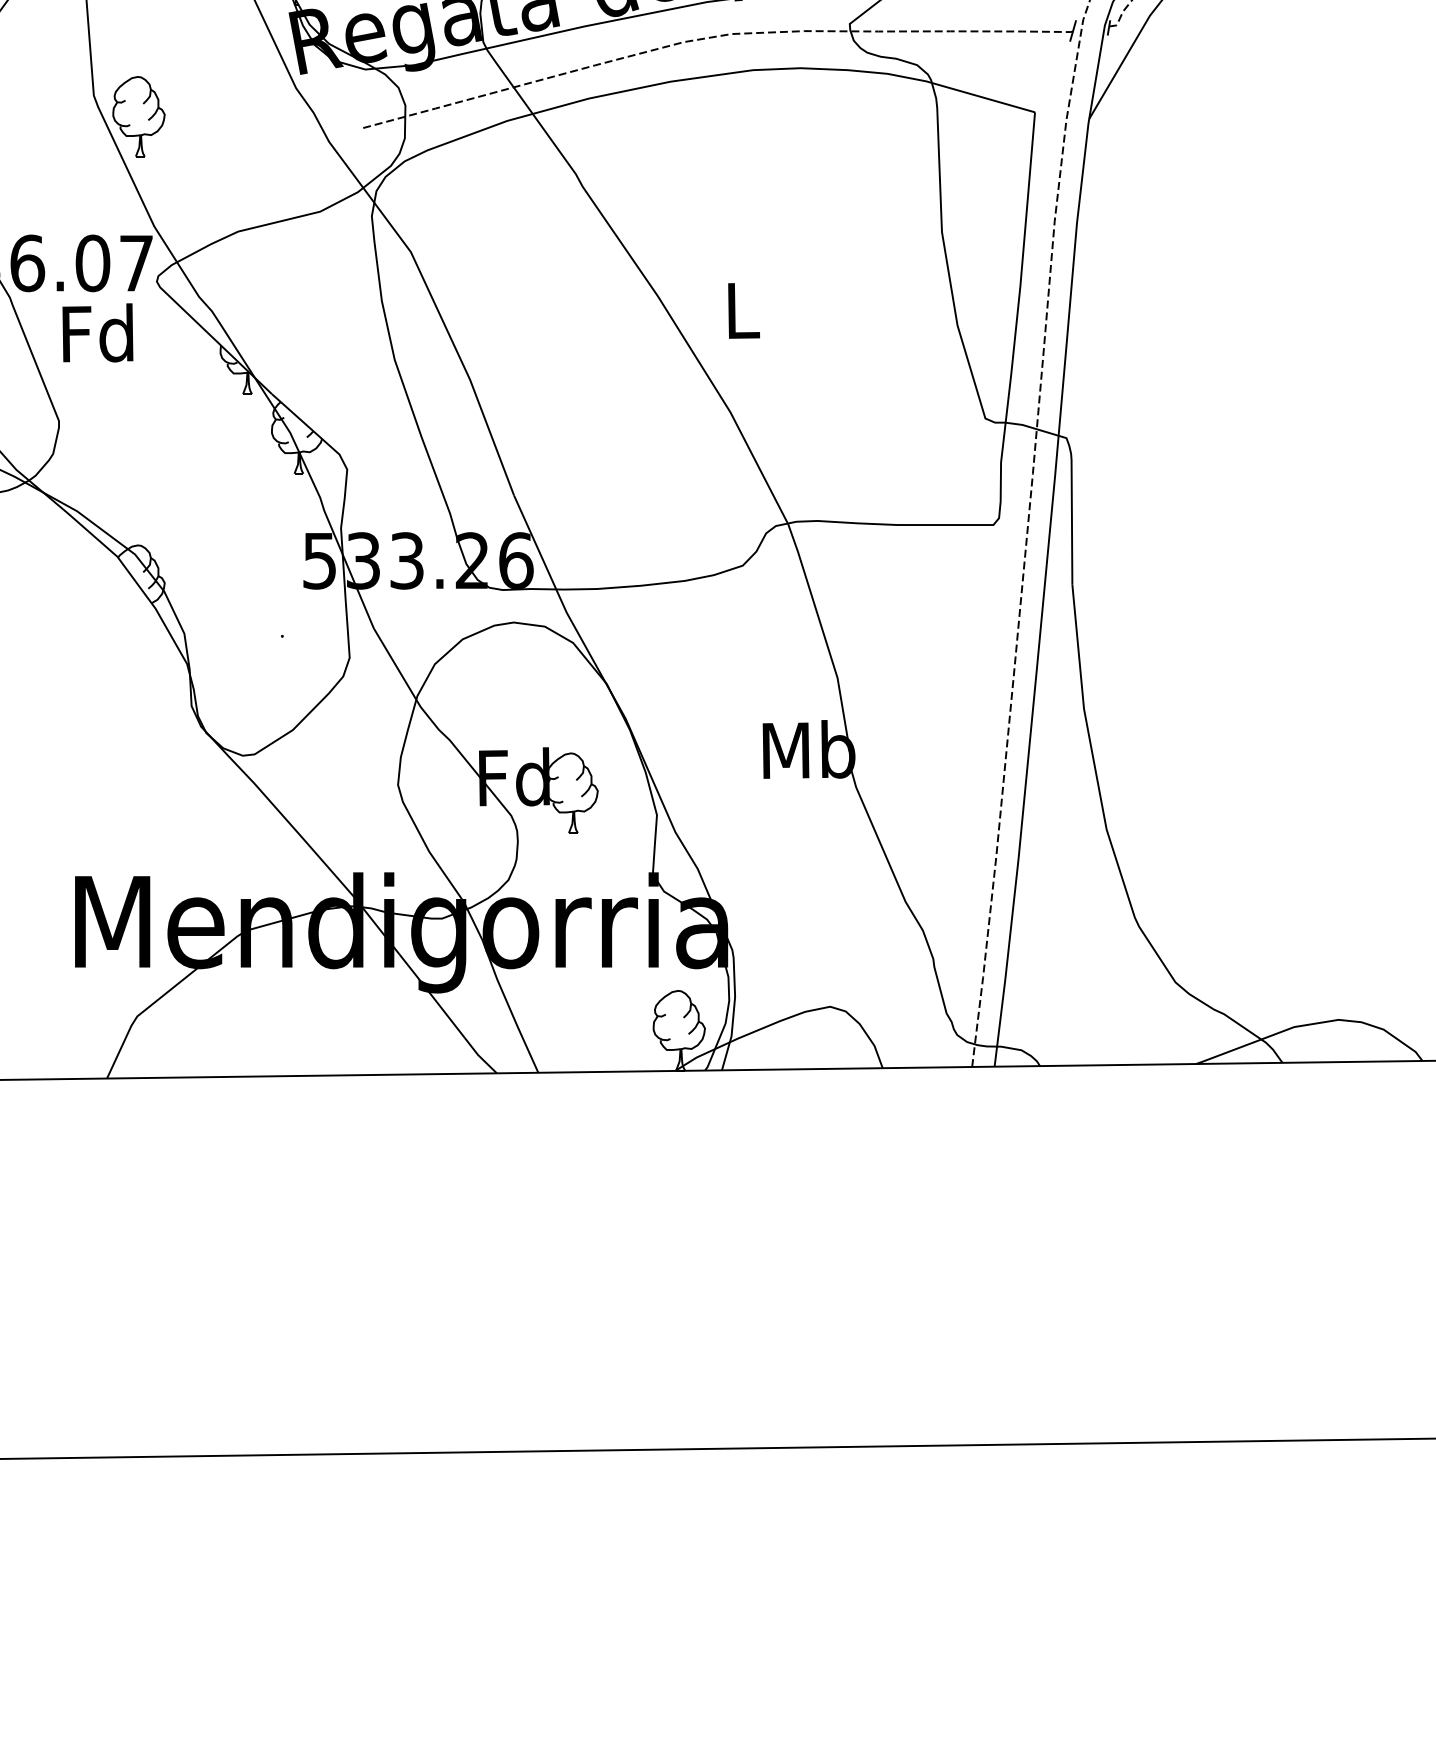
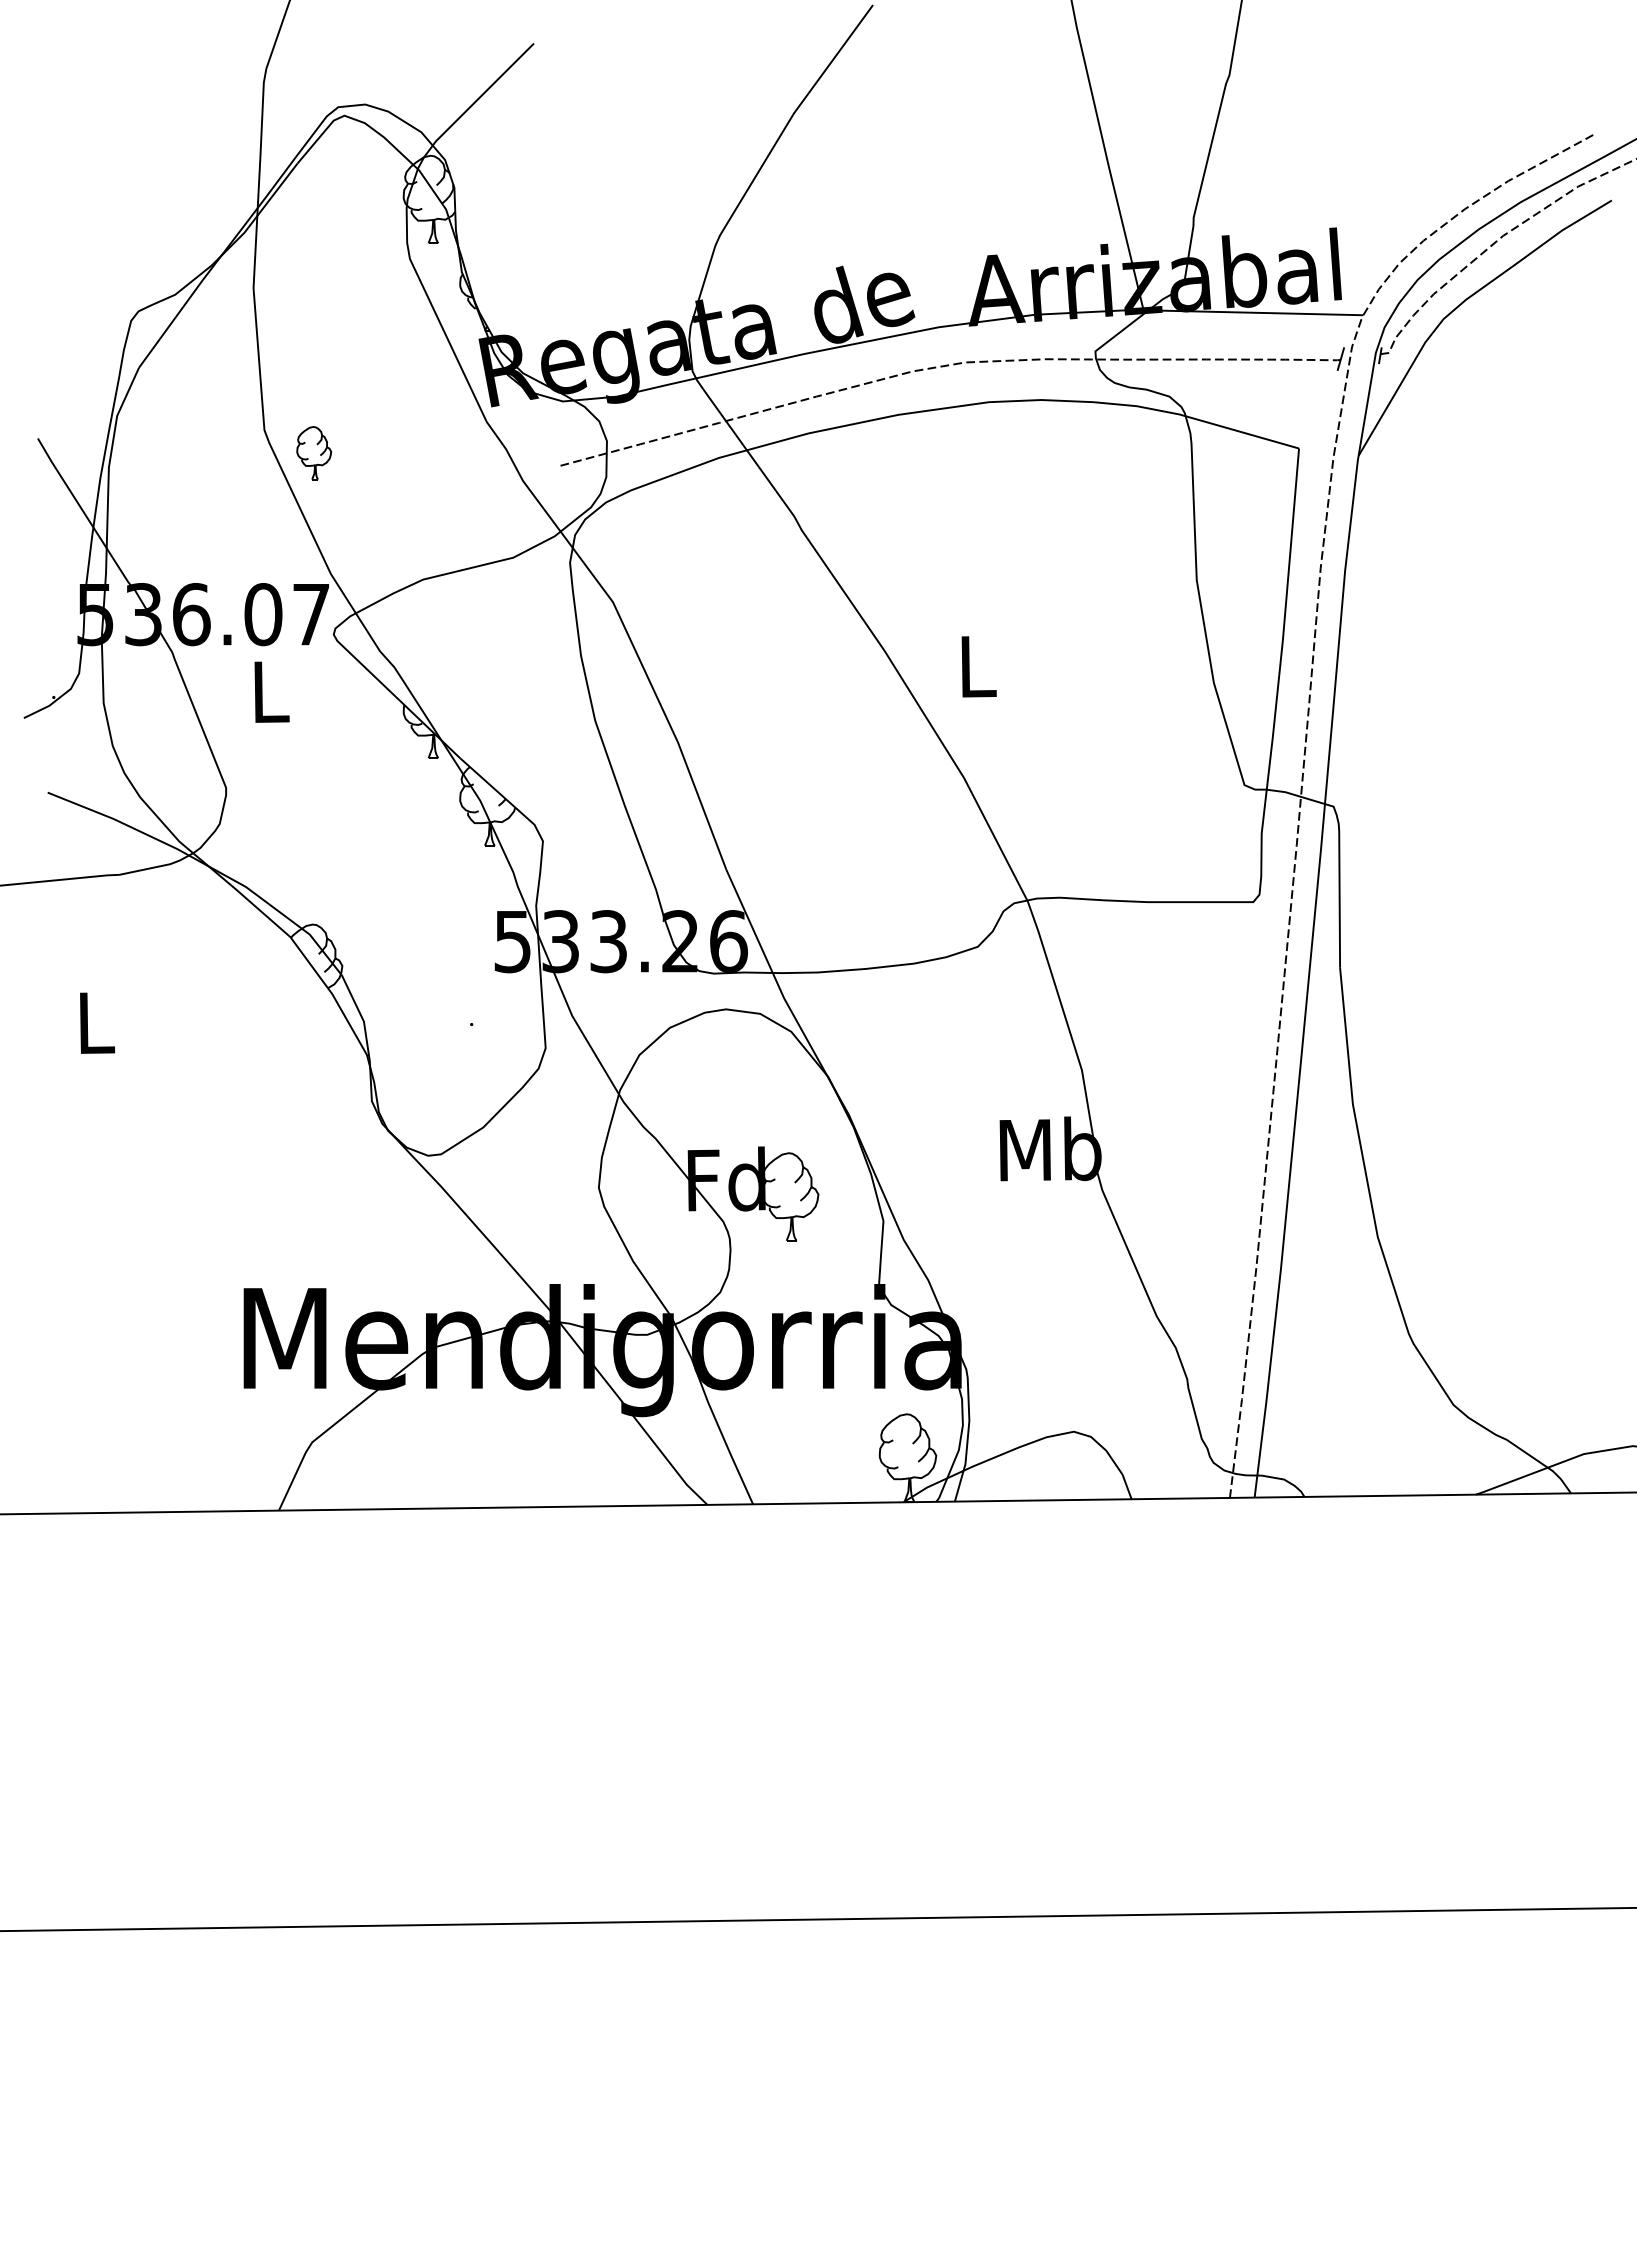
part: (139, 115) -> (314, 452), size x0.6
text: (97, 332) -> (268, 690), Fd -> L

